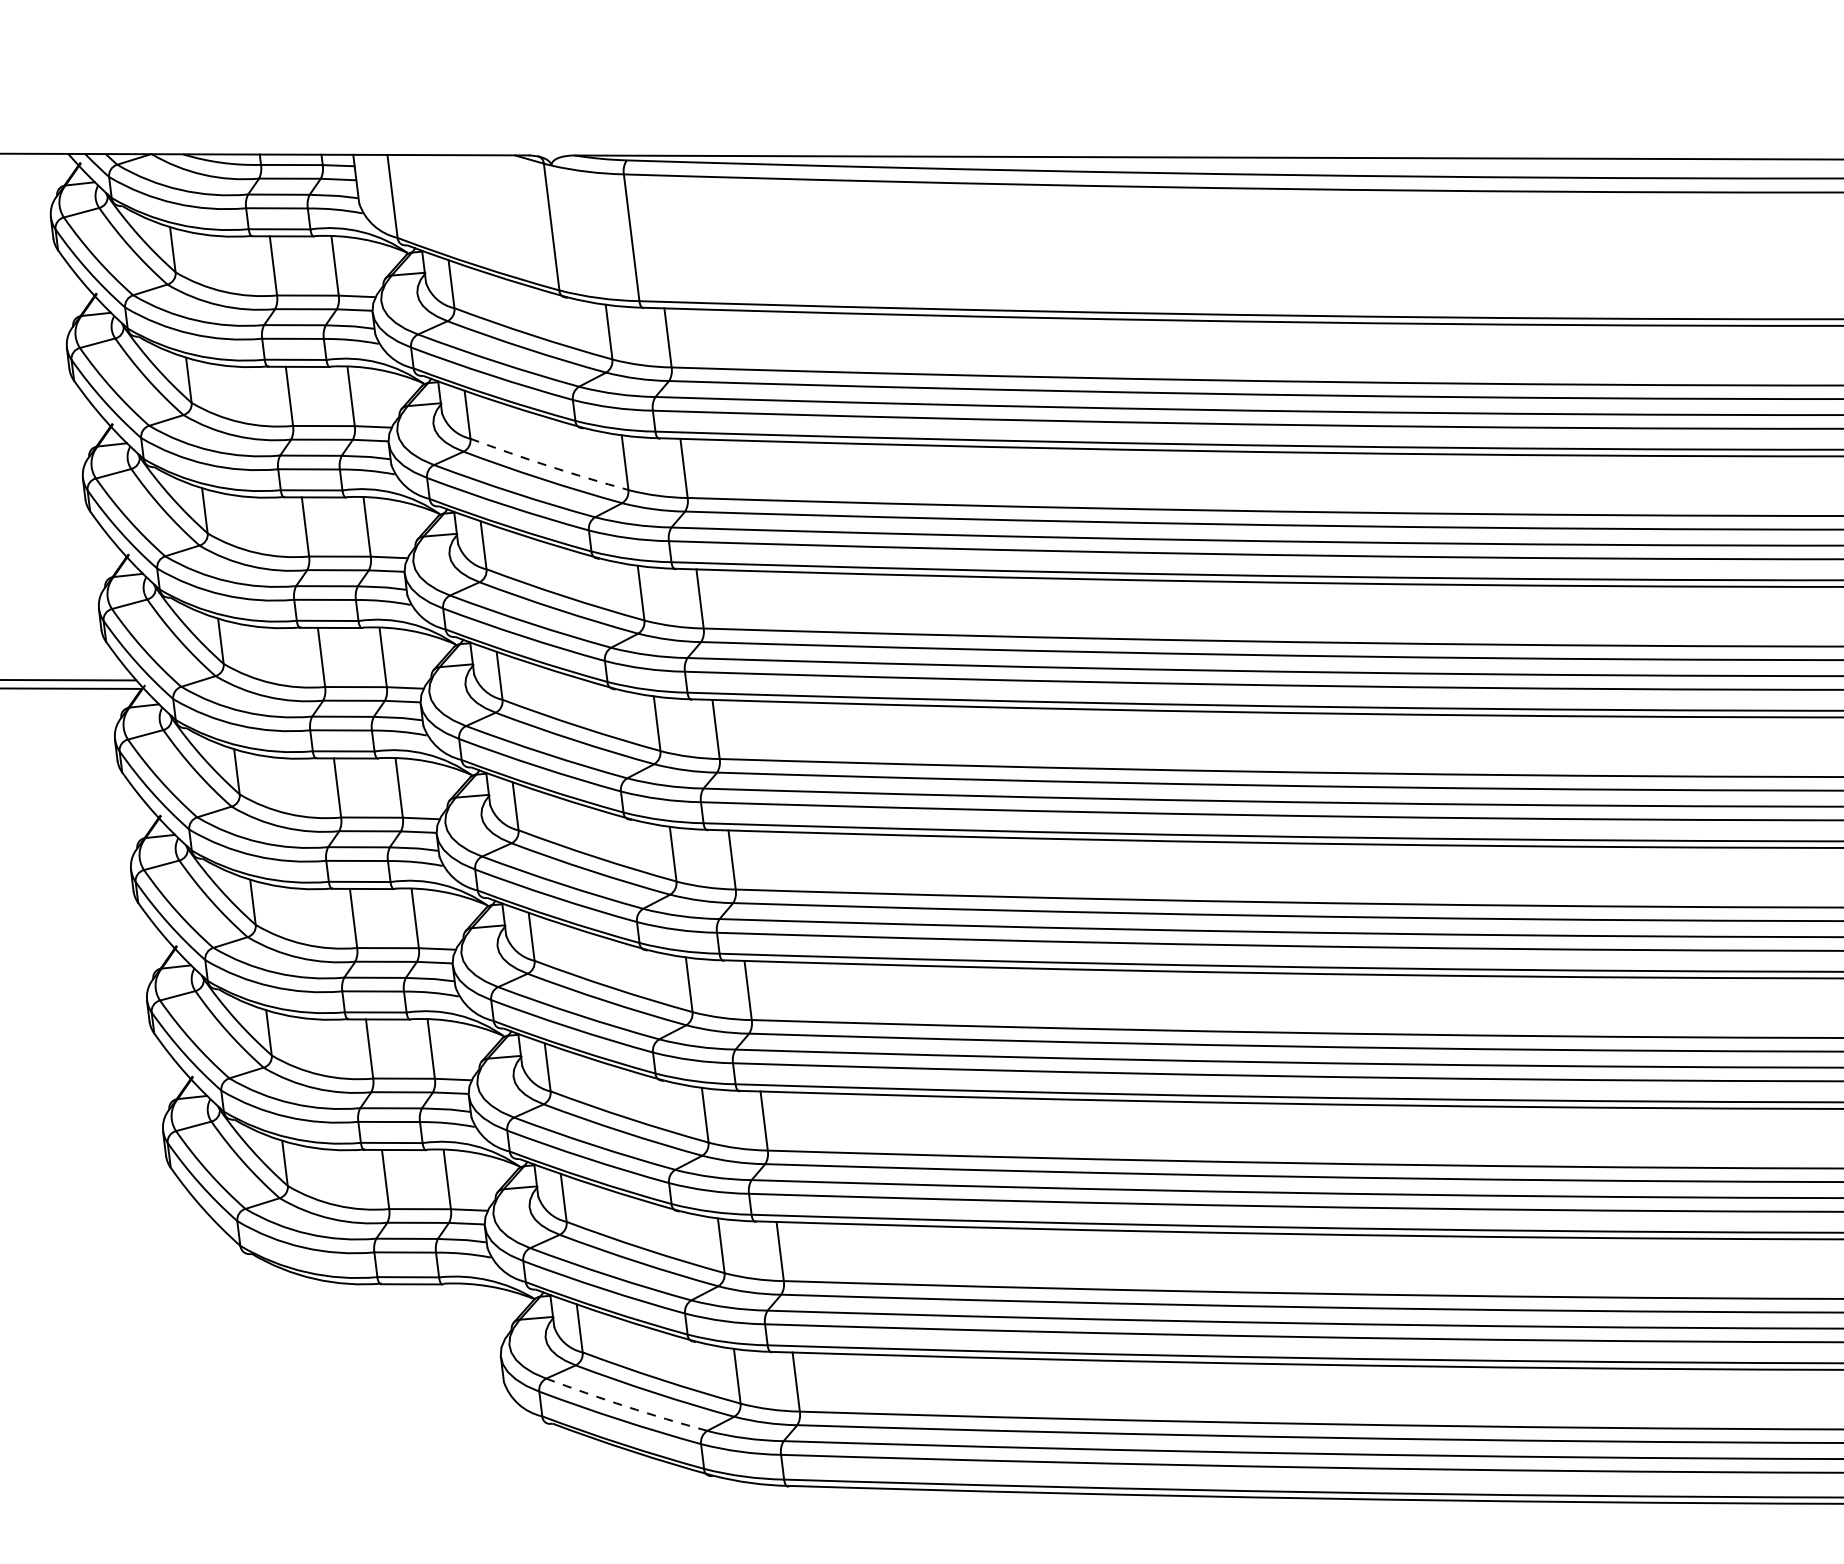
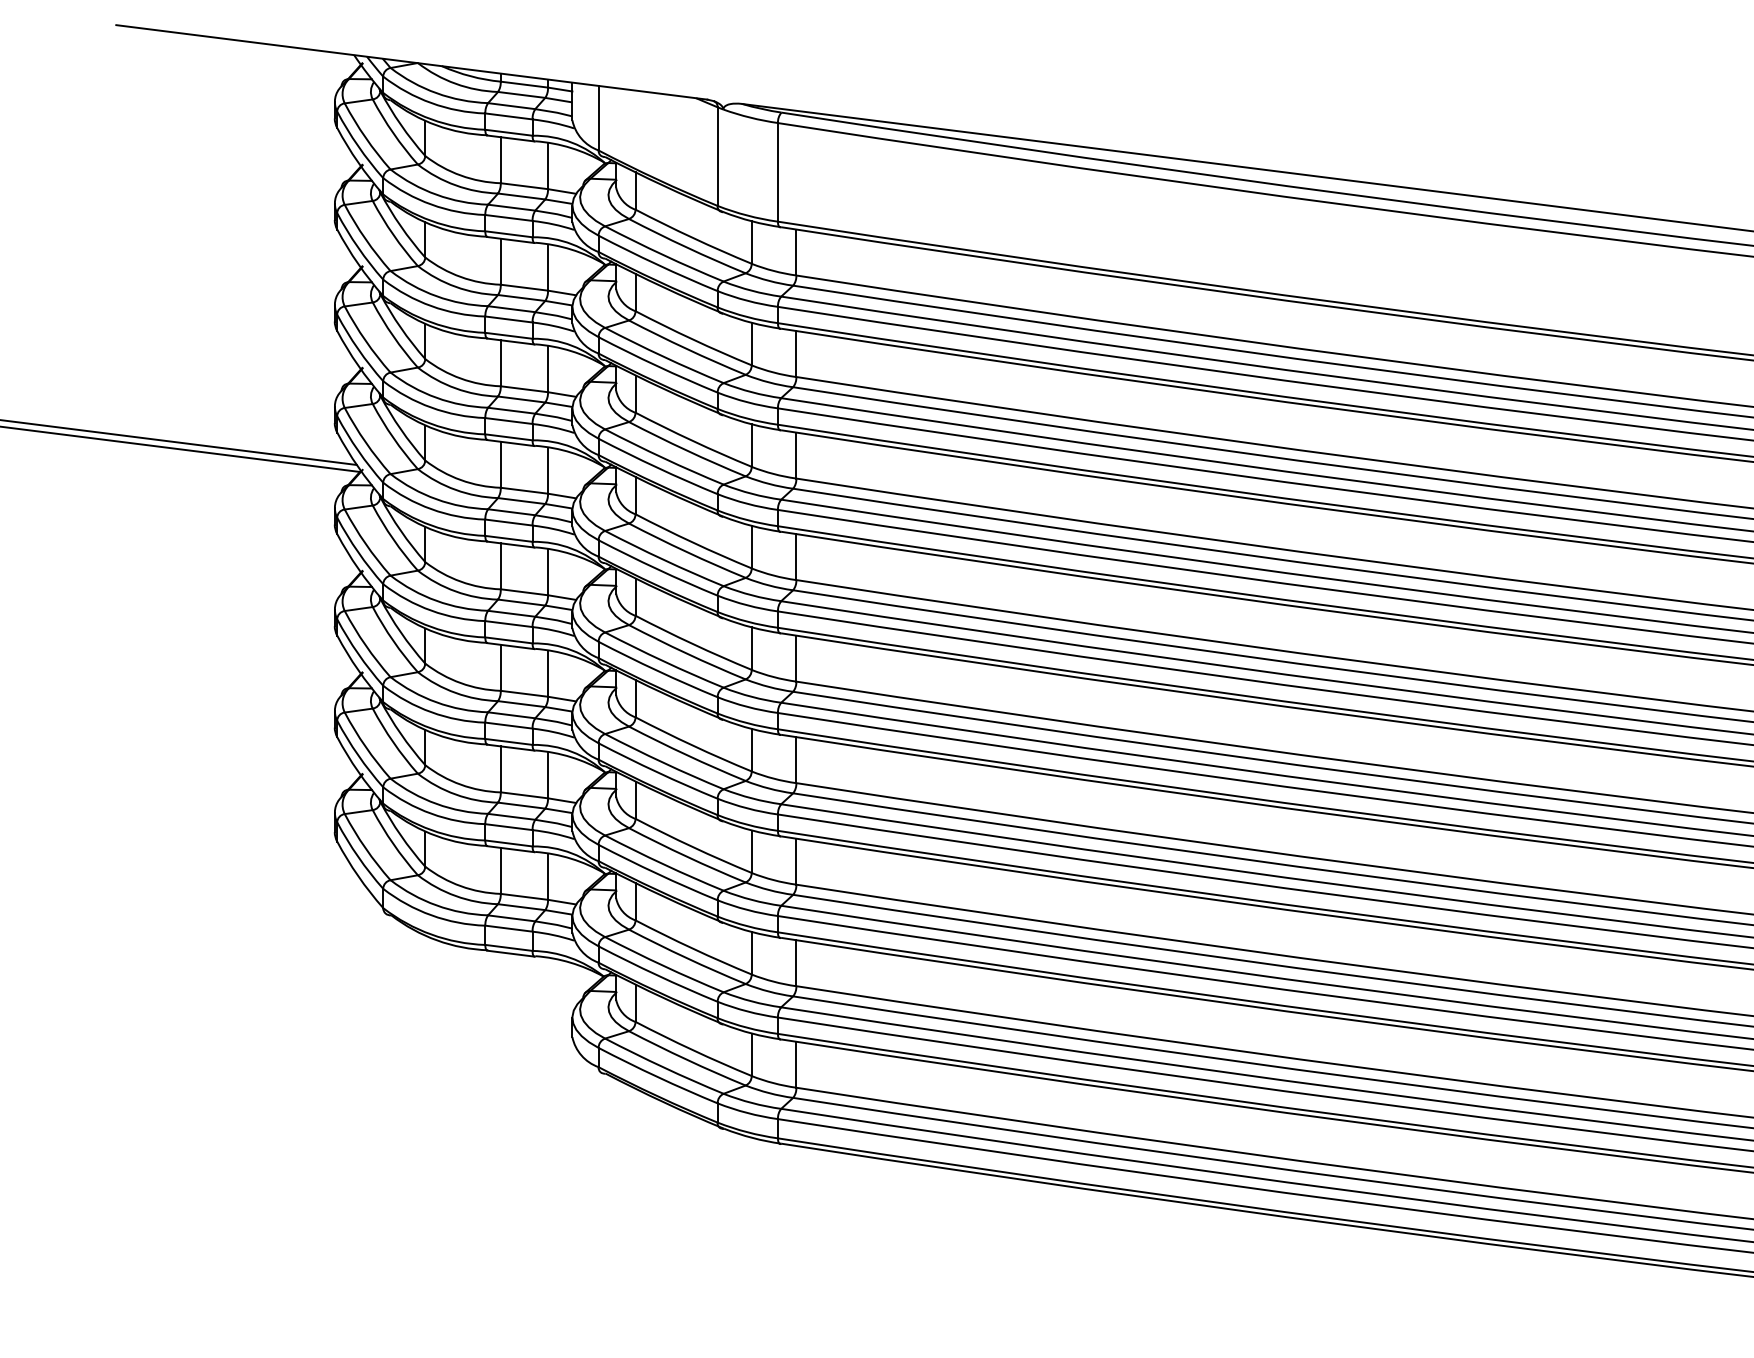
arc: (549, 465) -> (693, 339), dashed -> solid
arc: (625, 1406) -> (663, 1067), dashed -> solid

